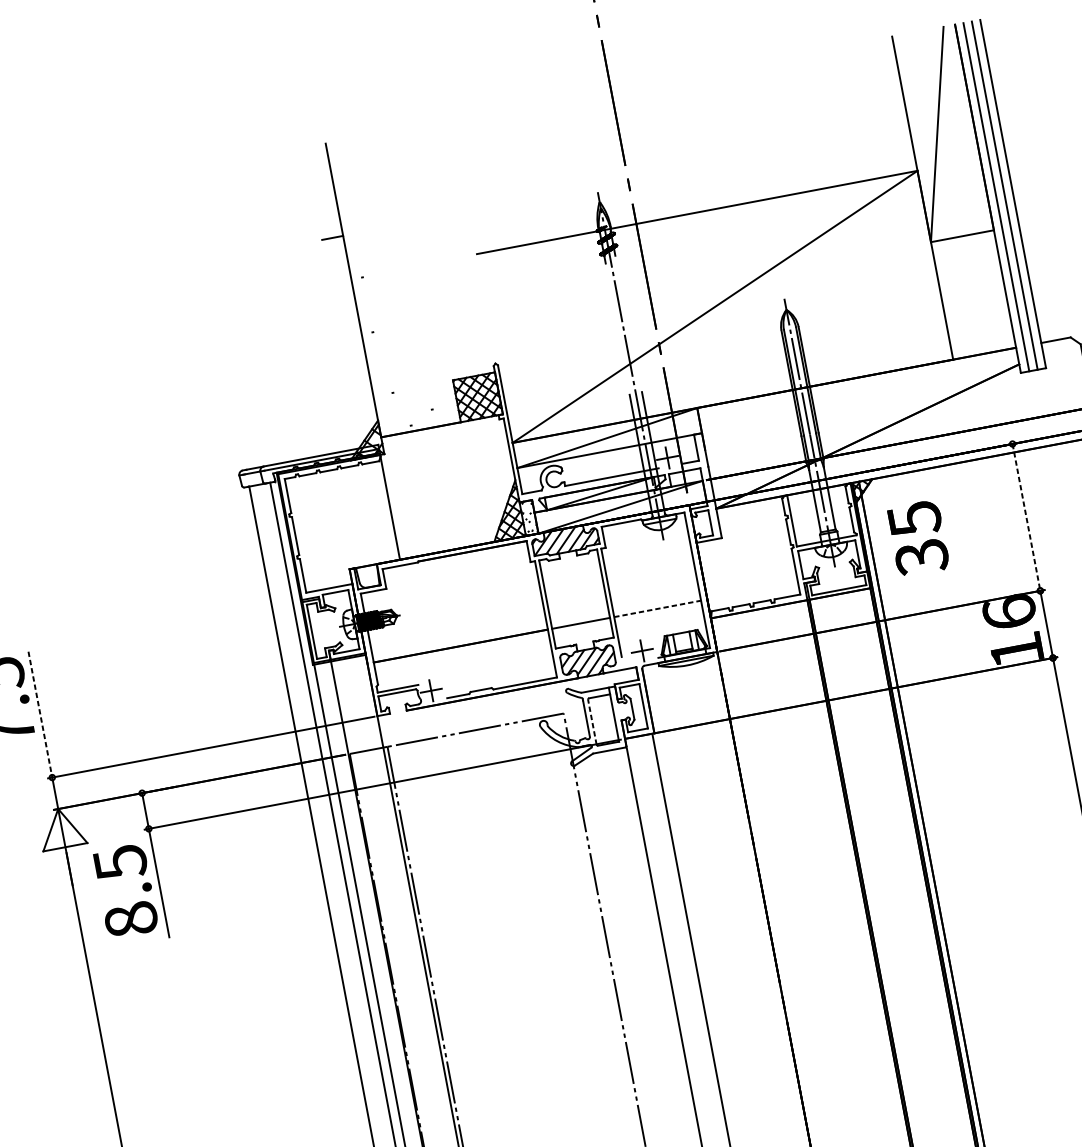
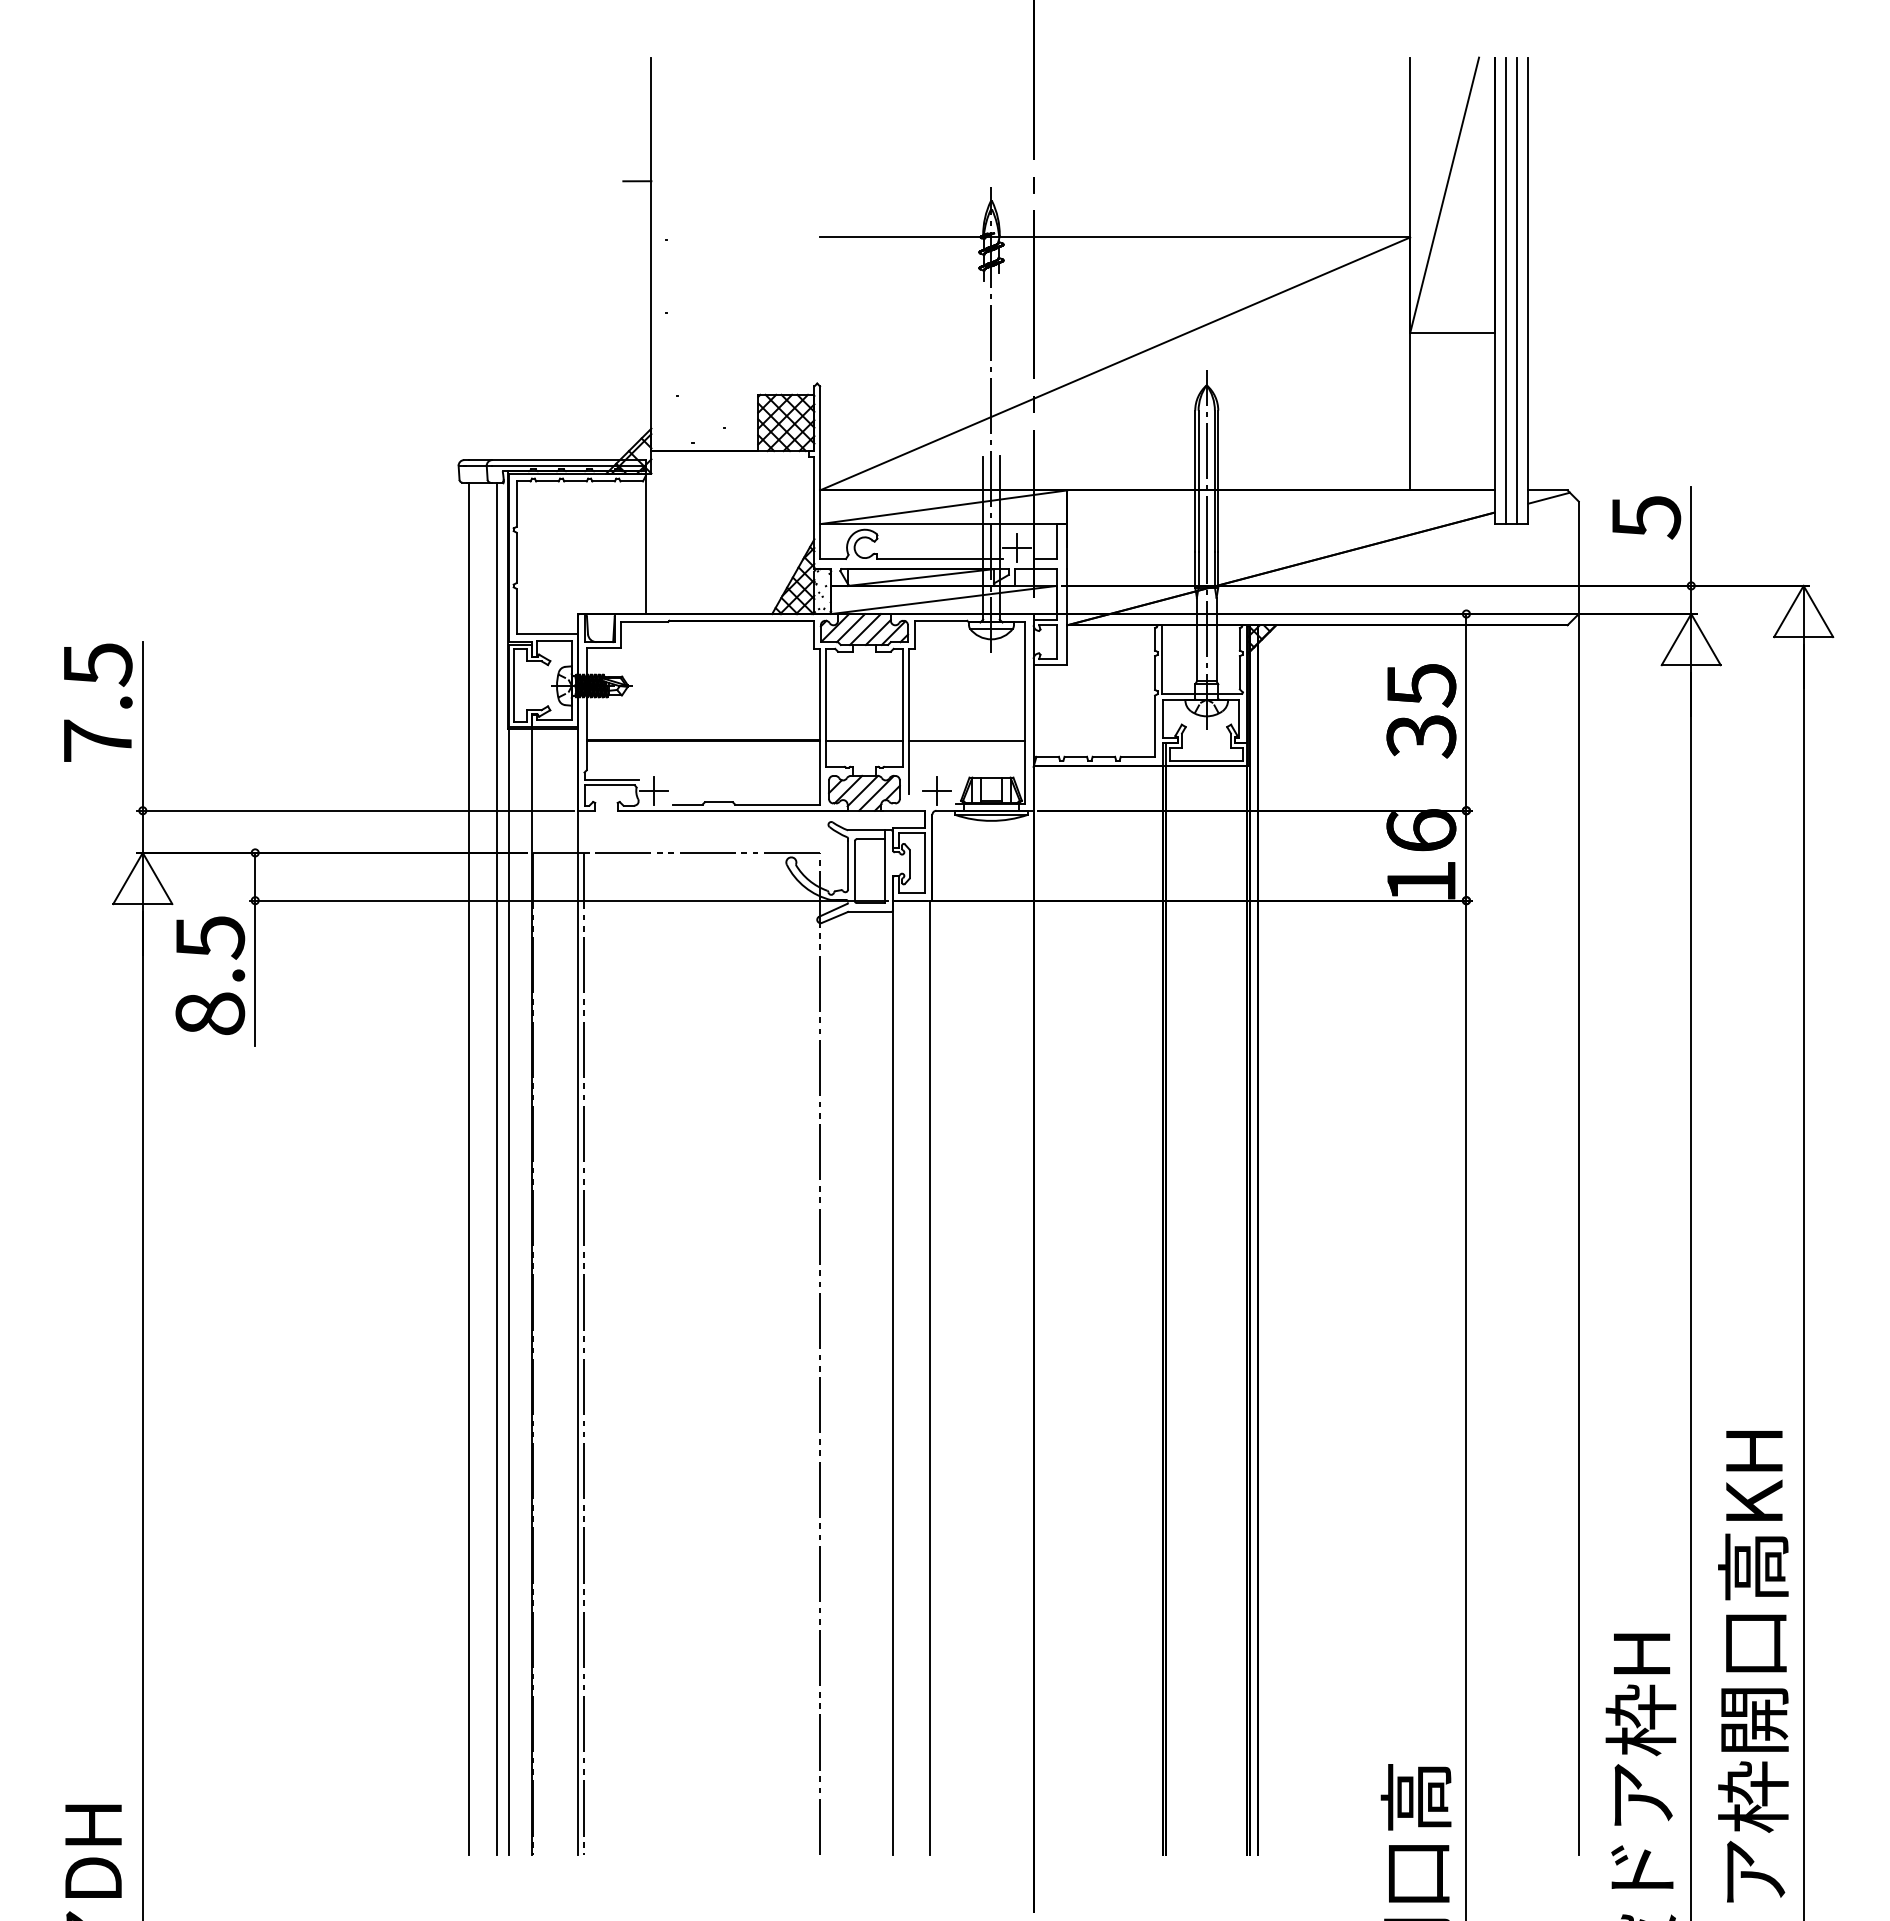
line: (1057, 345) -> (1548, 497), added
line: (1026, 517) -> (1466, 712), dashed -> solid
text: (918, 538) -> (1421, 711), moved
line: (657, 608) -> (967, 740), dashed -> solid
line: (40, 714) -> (142, 726), dashed -> solid
line: (591, 721) -> (854, 870), dashed -> solid

